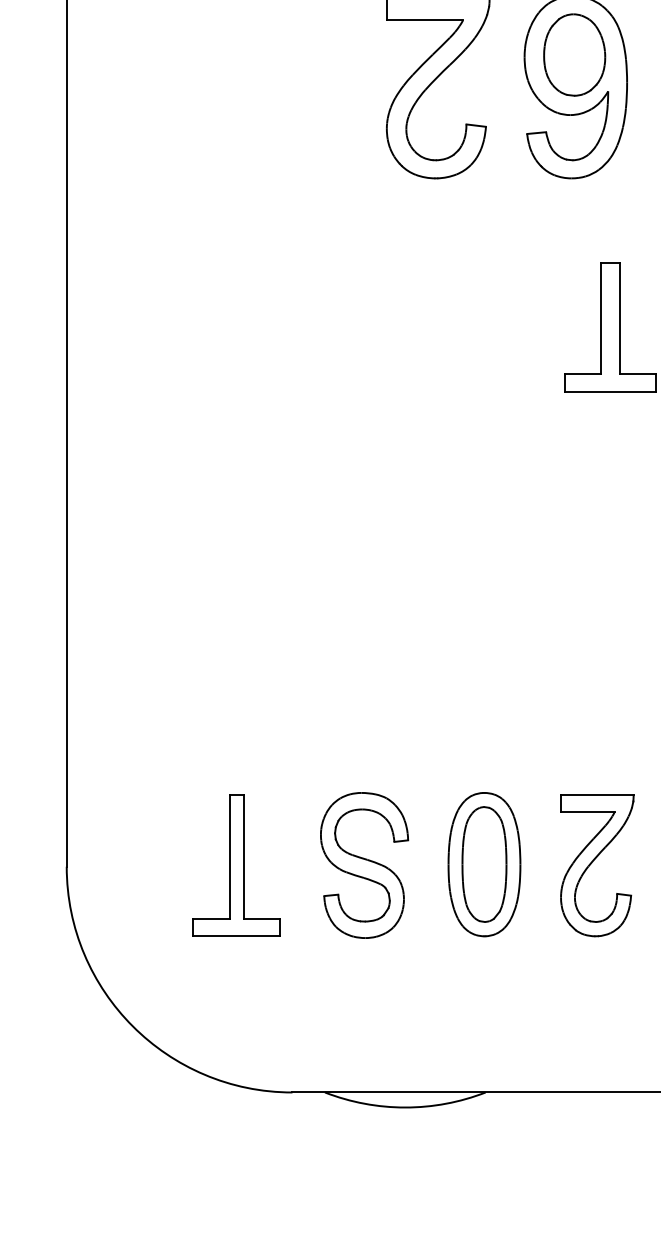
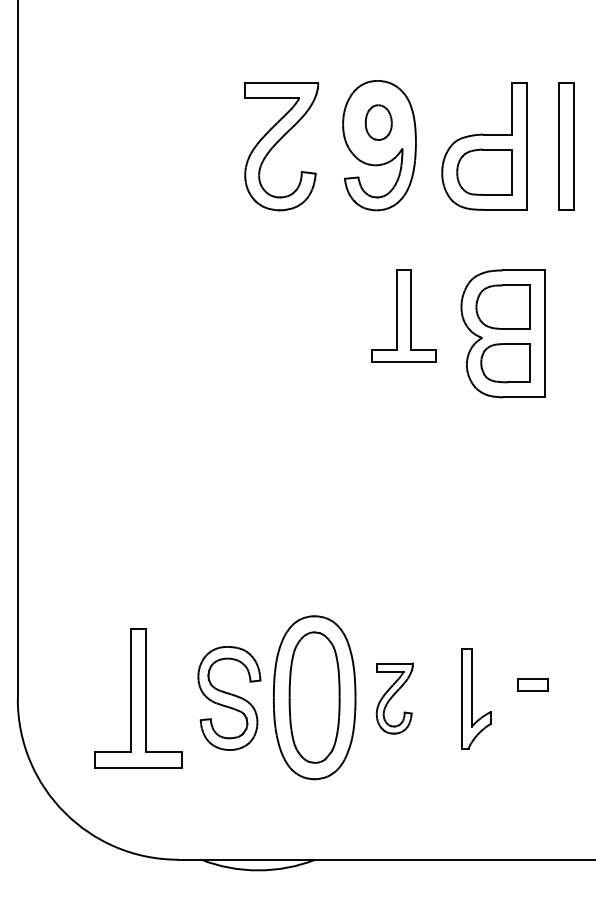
part: (574, 54) -> (378, 122), size x0.6
part: (484, 864) -> (314, 697), size x1.6
part: (236, 865) -> (138, 698), size x1.4
part: (596, 865) -> (394, 698), size x0.7

